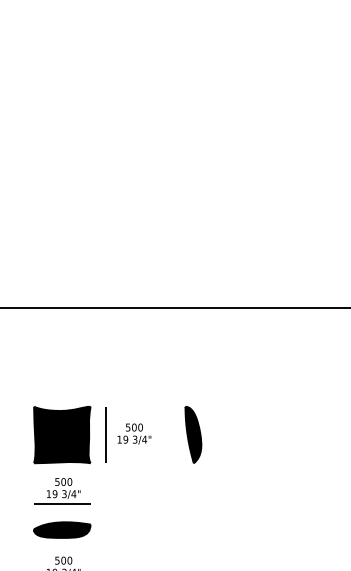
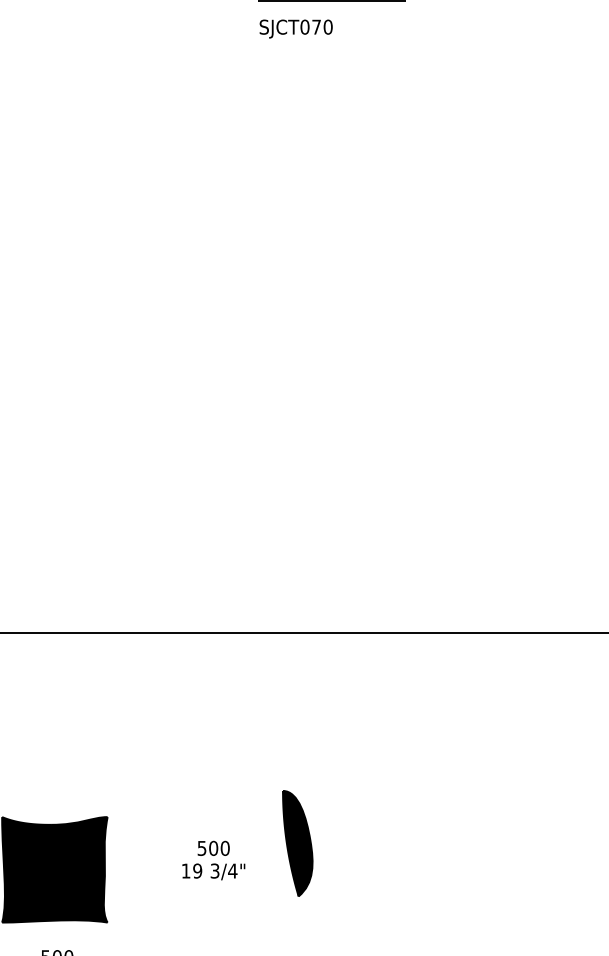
text: (134, 433) -> (213, 859), moved
line: (105, 434) -> (135, 868), removed
part: (193, 434) -> (297, 842), moved

